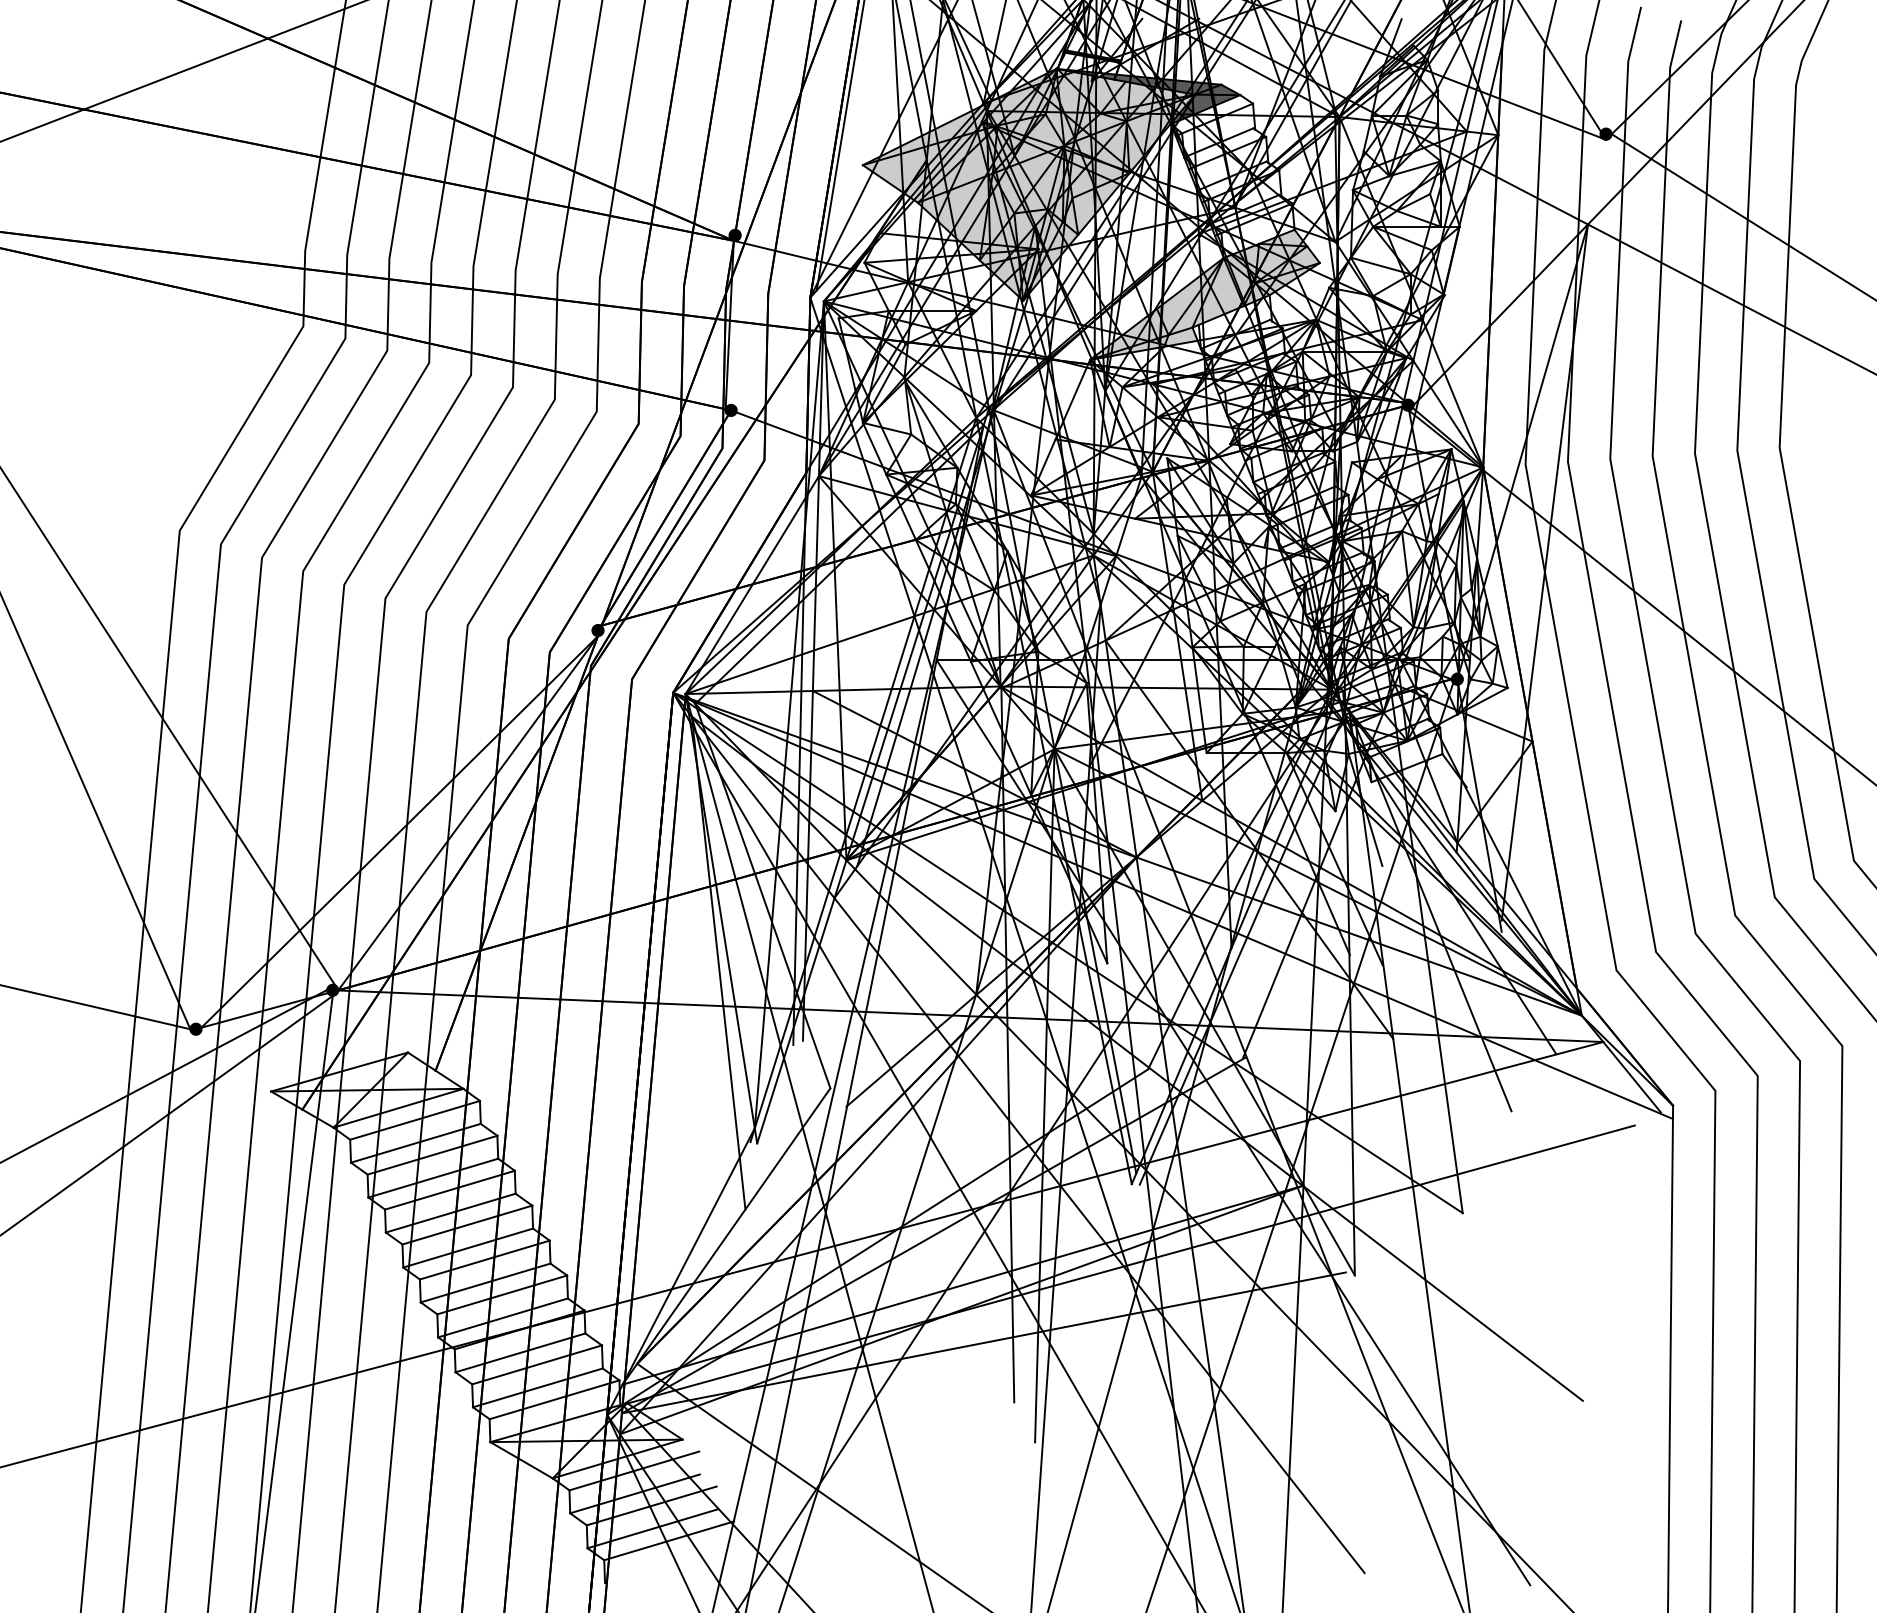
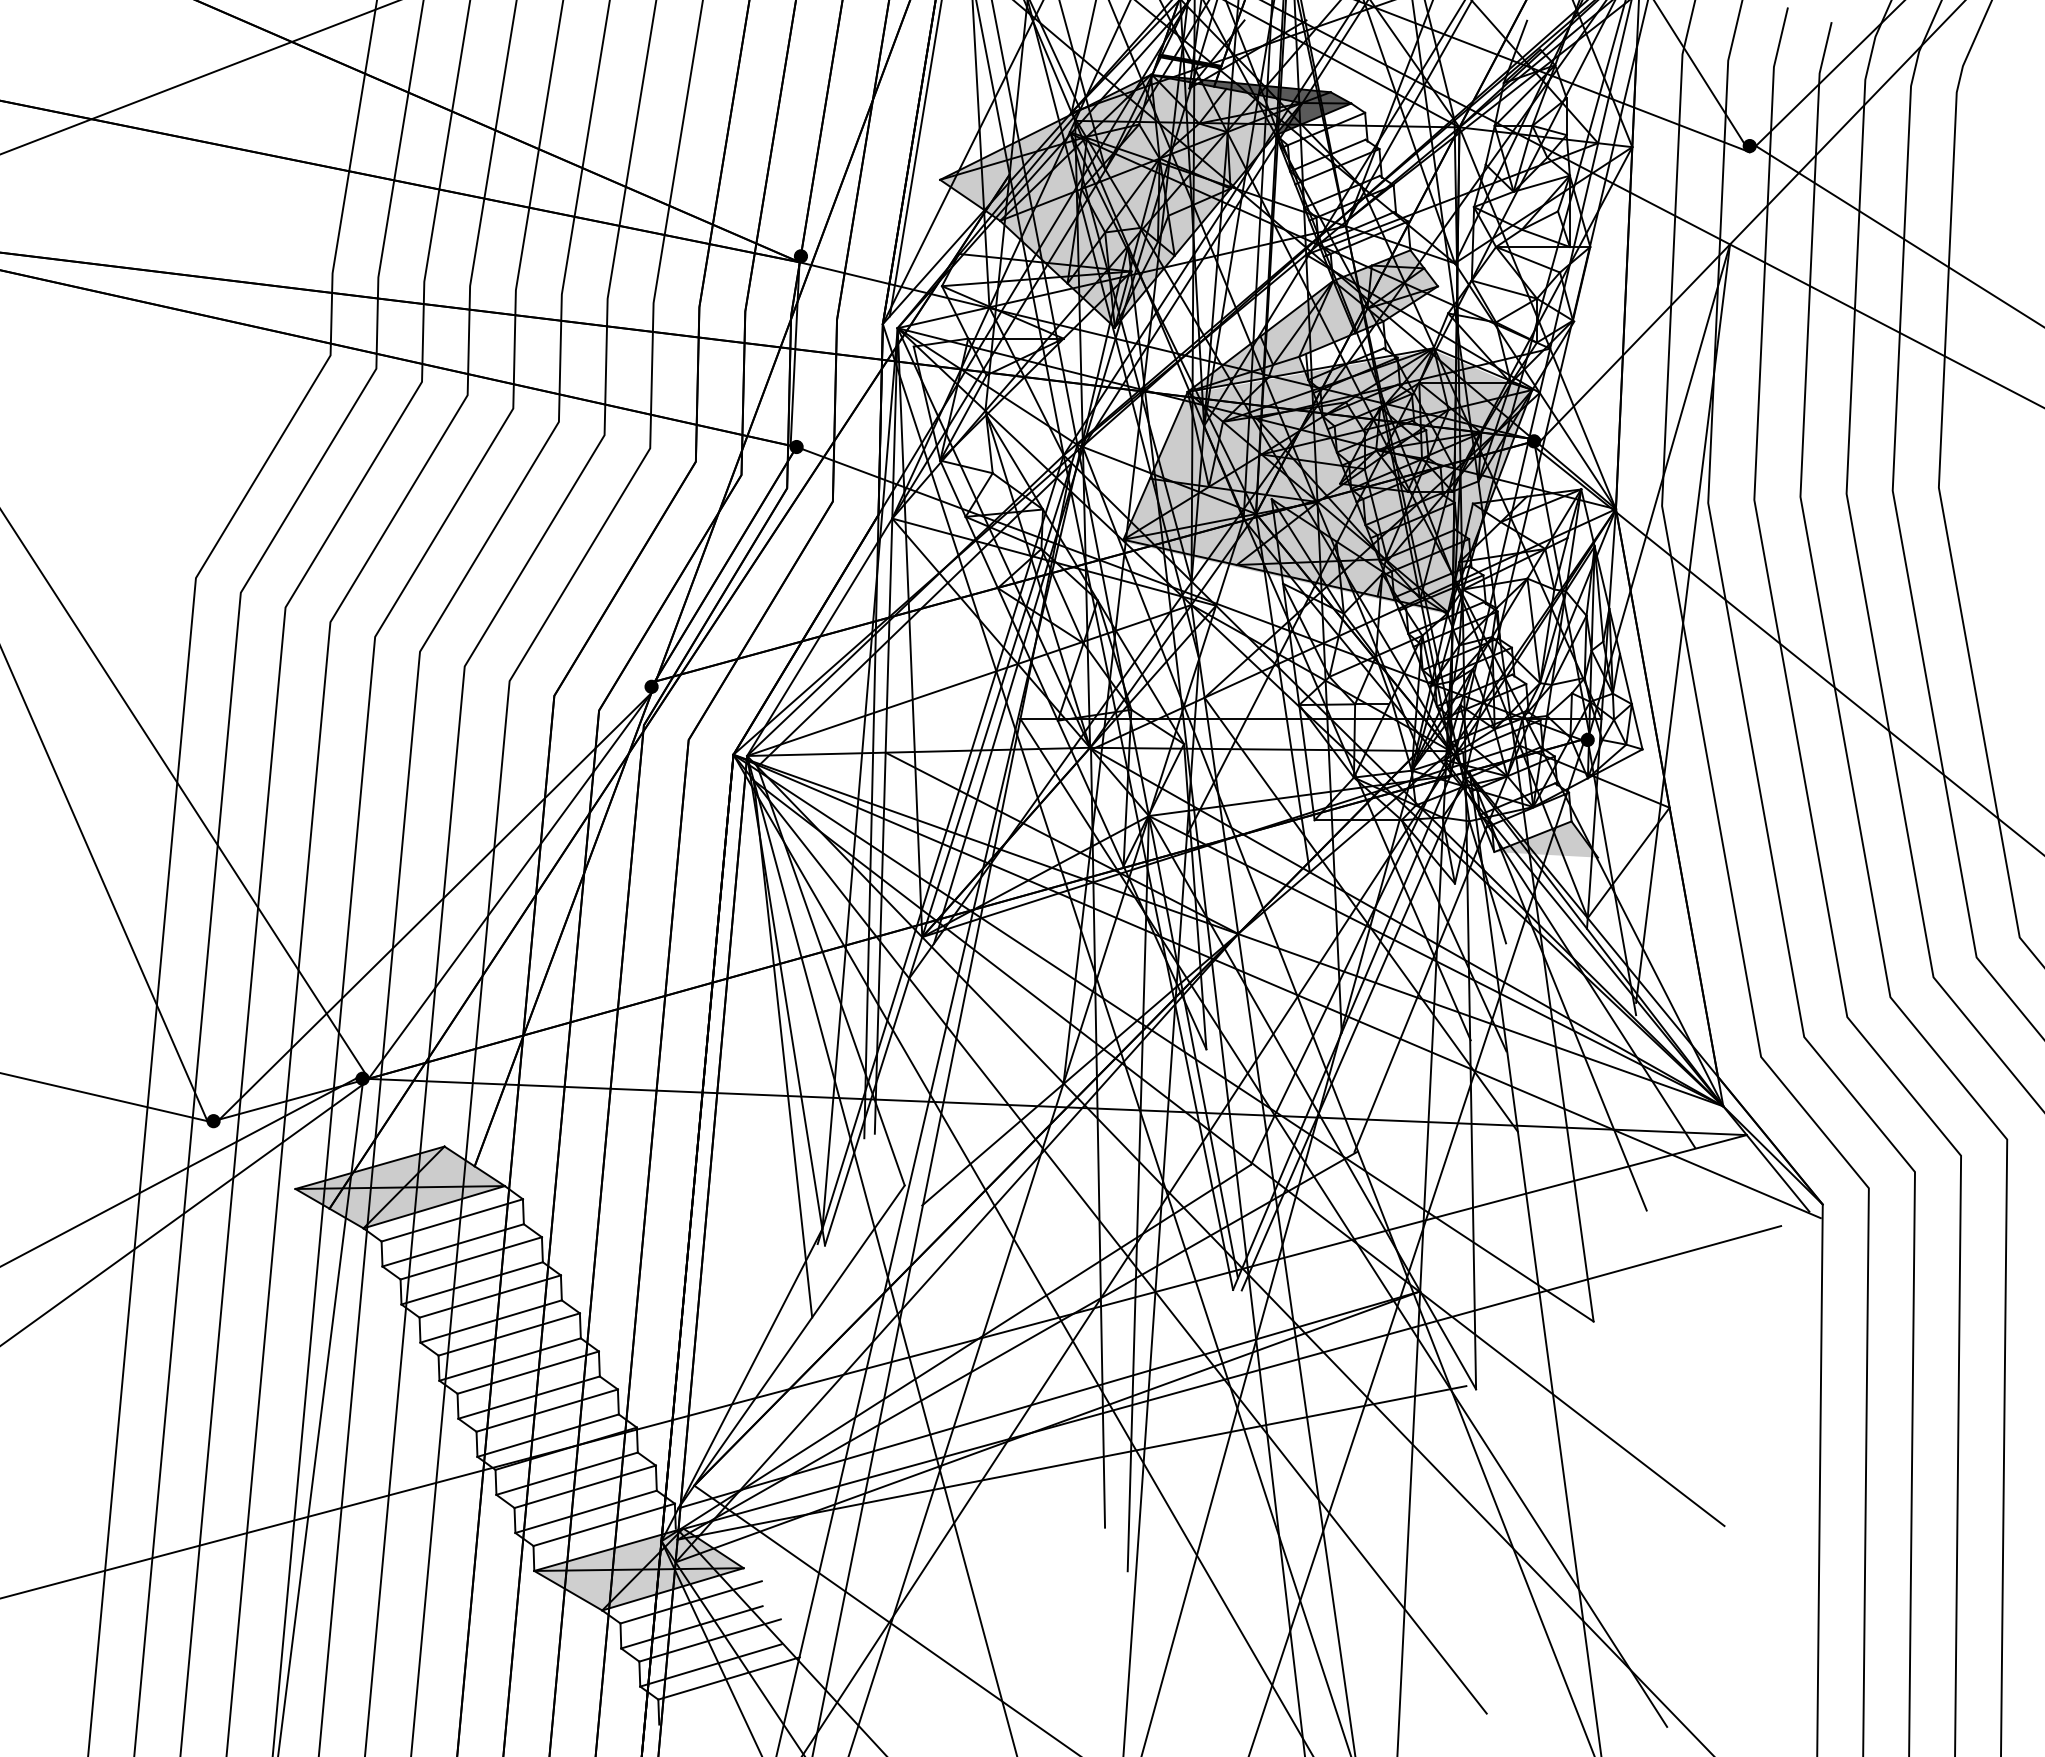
fill: (1218, 442) -> (1327, 481), added
fill: (1418, 770) -> (1545, 839), added
fill: (367, 1089) -> (400, 1186), added
fill: (586, 1440) -> (639, 1569), added

